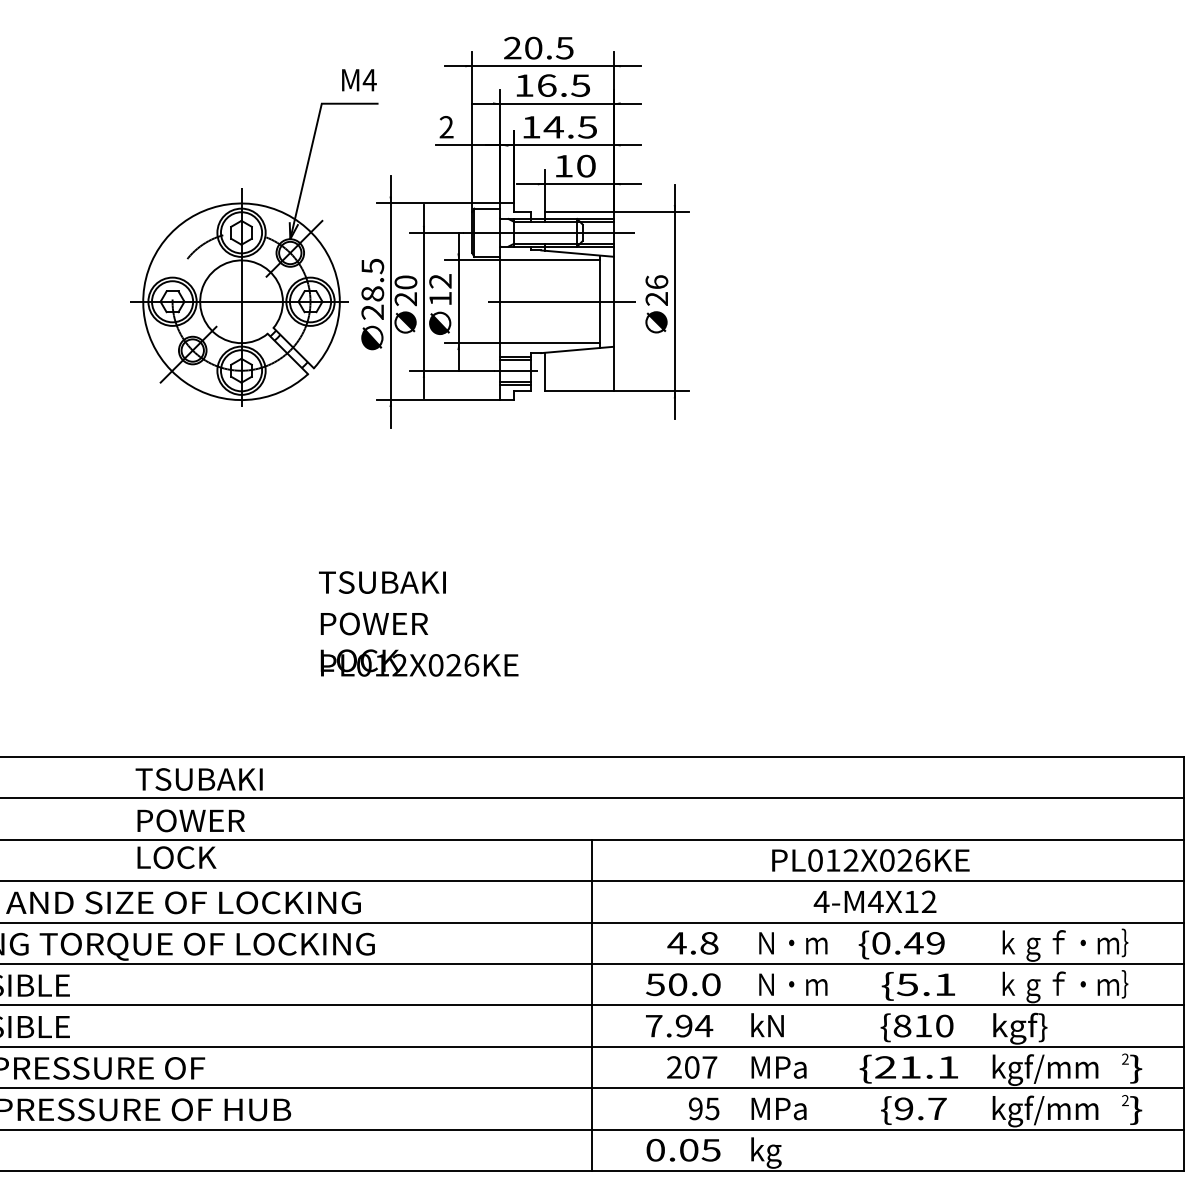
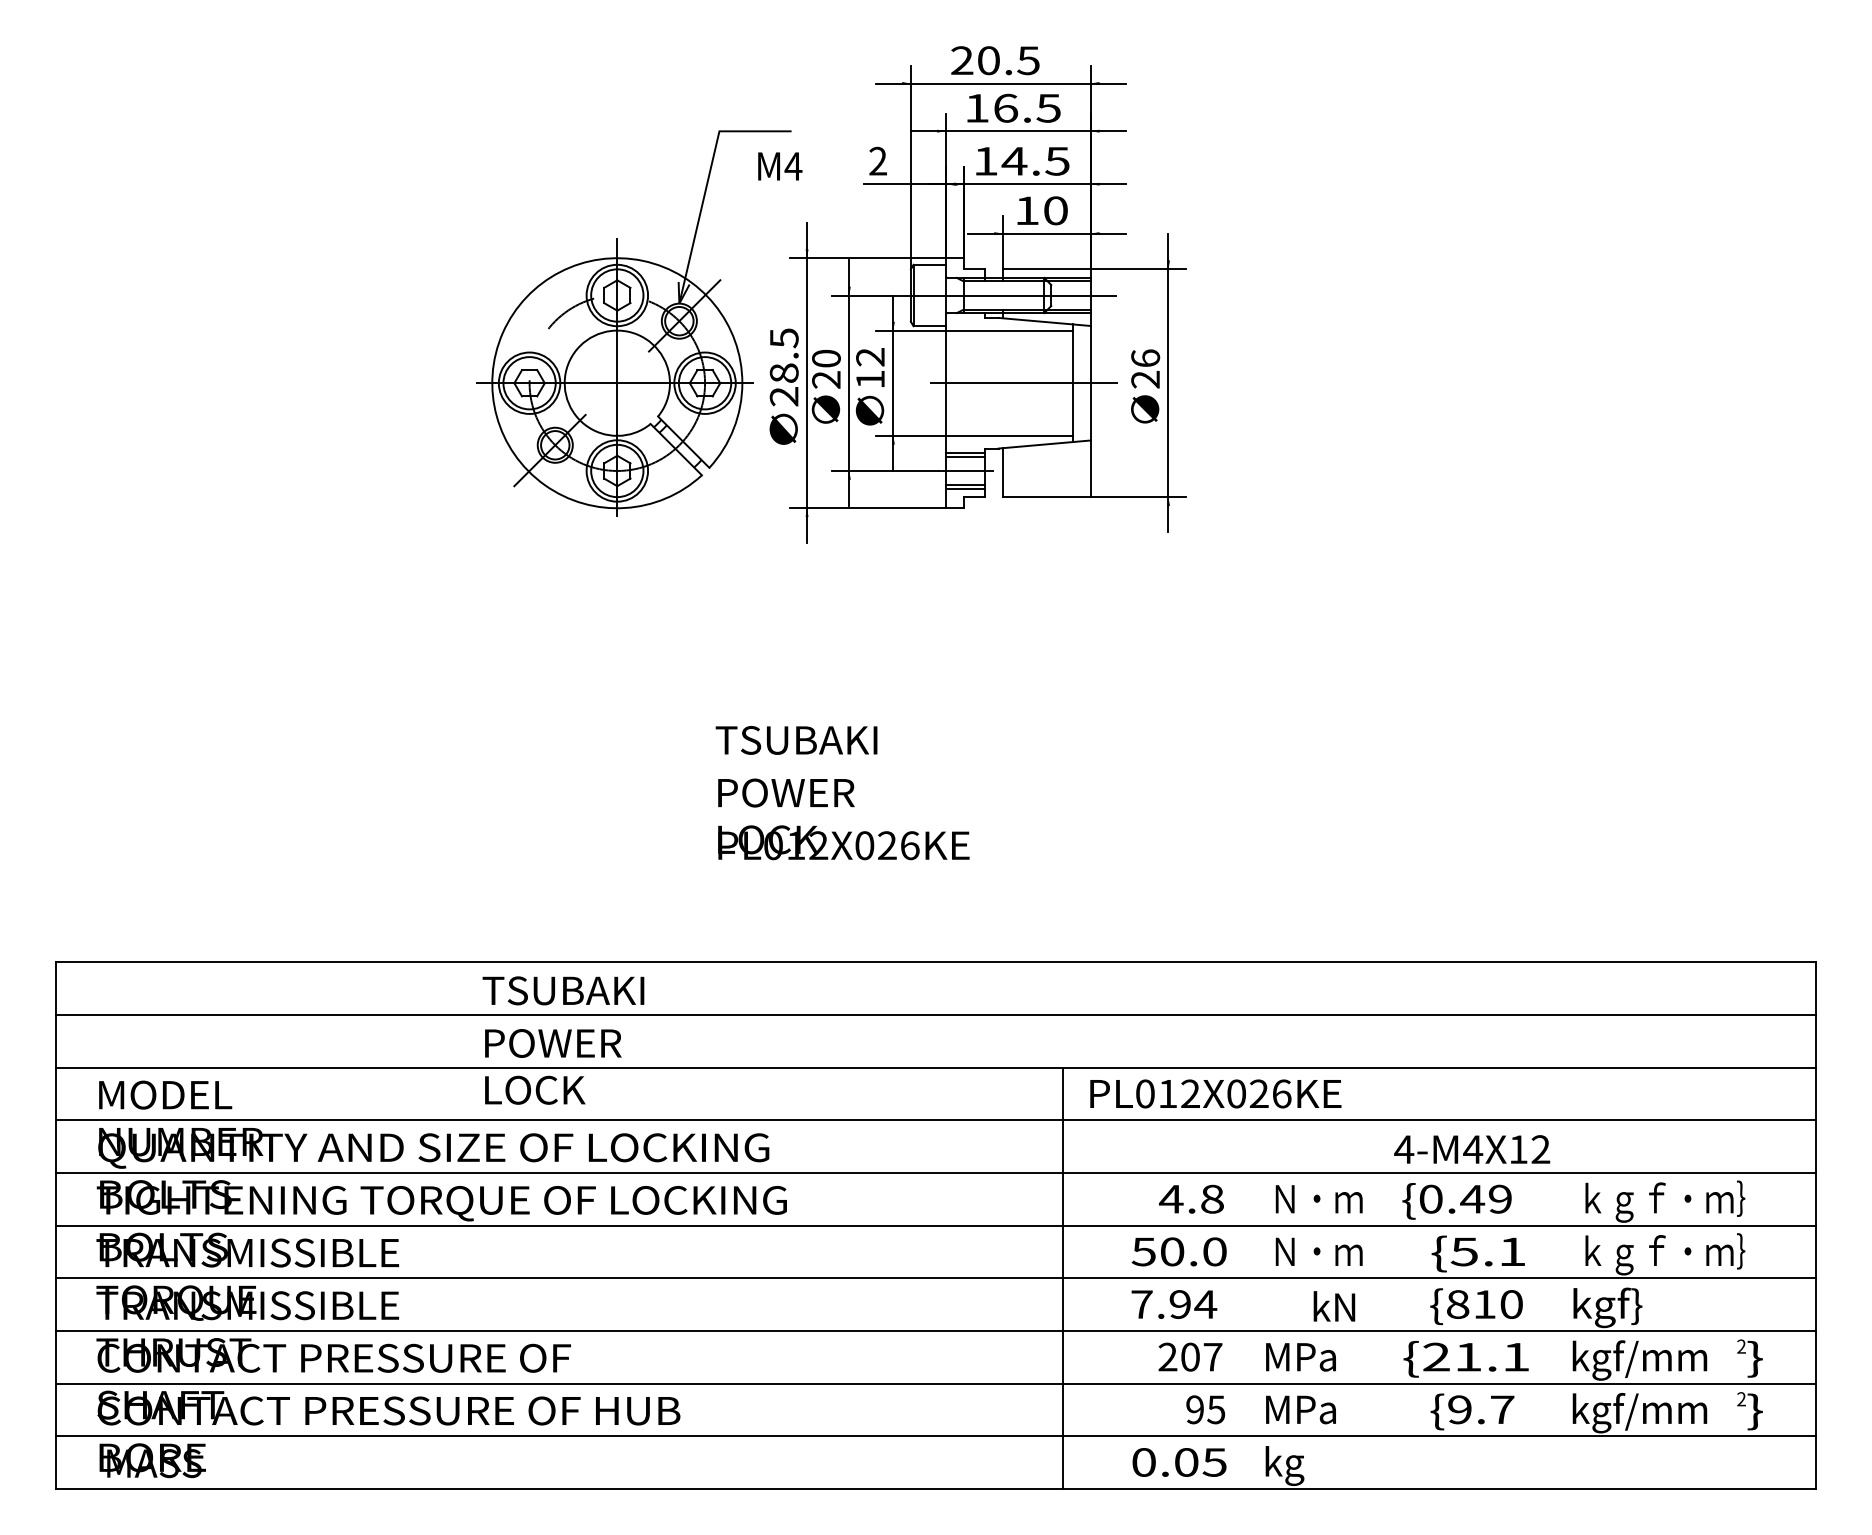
text: (359, 80) -> (780, 166), moved
text: (870, 860) -> (1215, 1093), moved
text: (875, 901) -> (1472, 1149), moved
text: (767, 1025) -> (1334, 1306), moved

